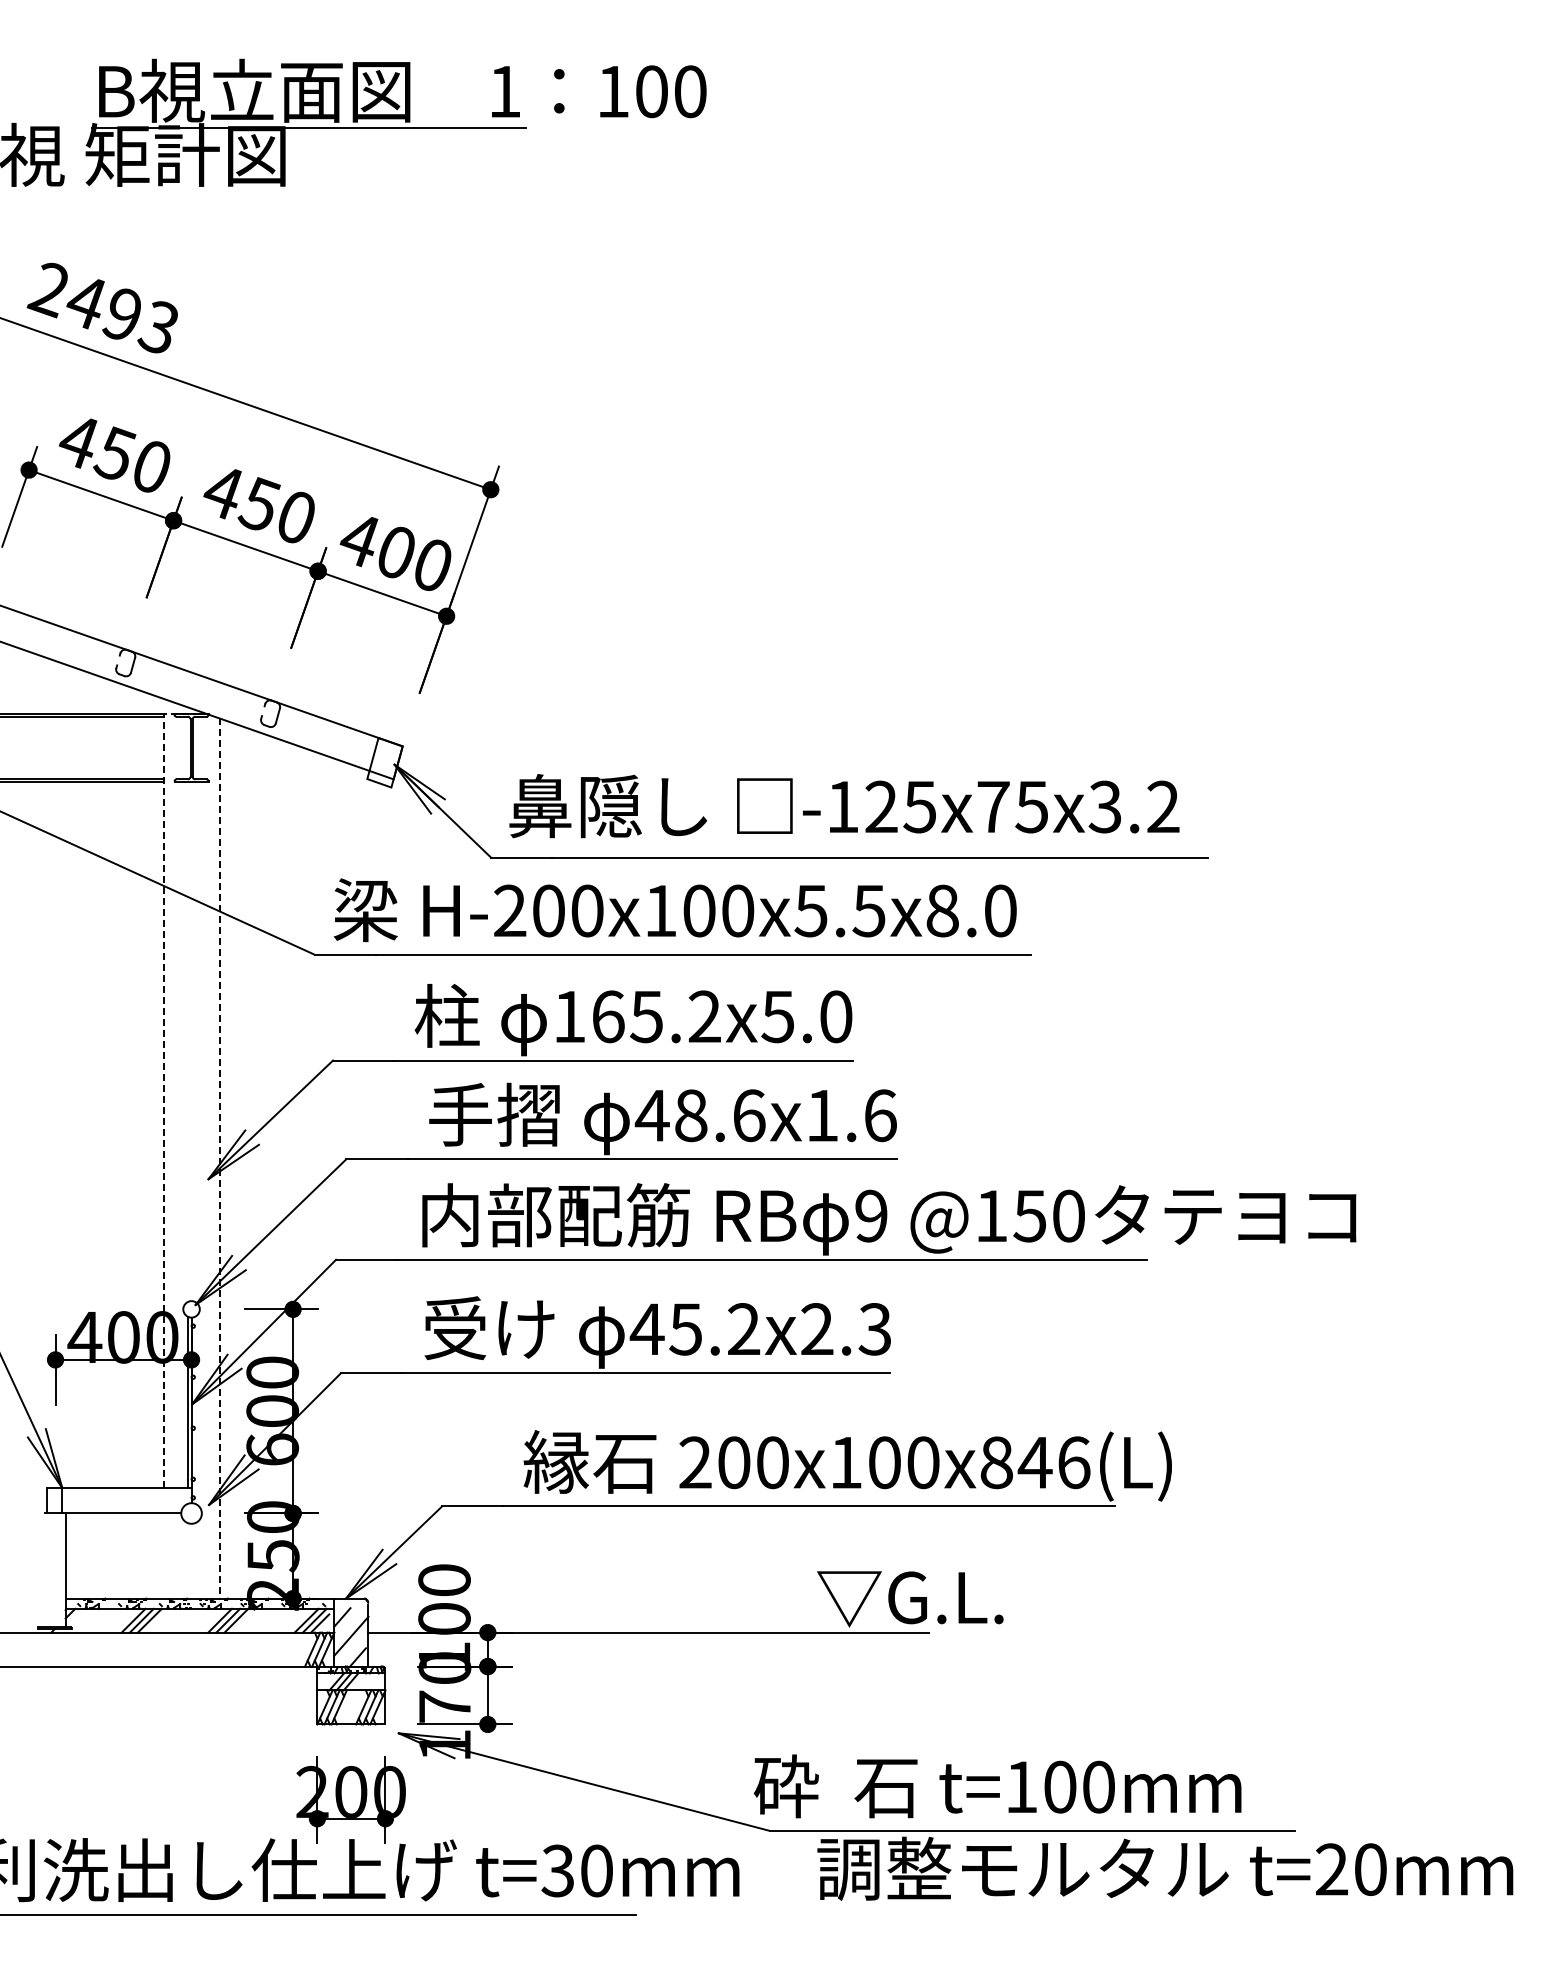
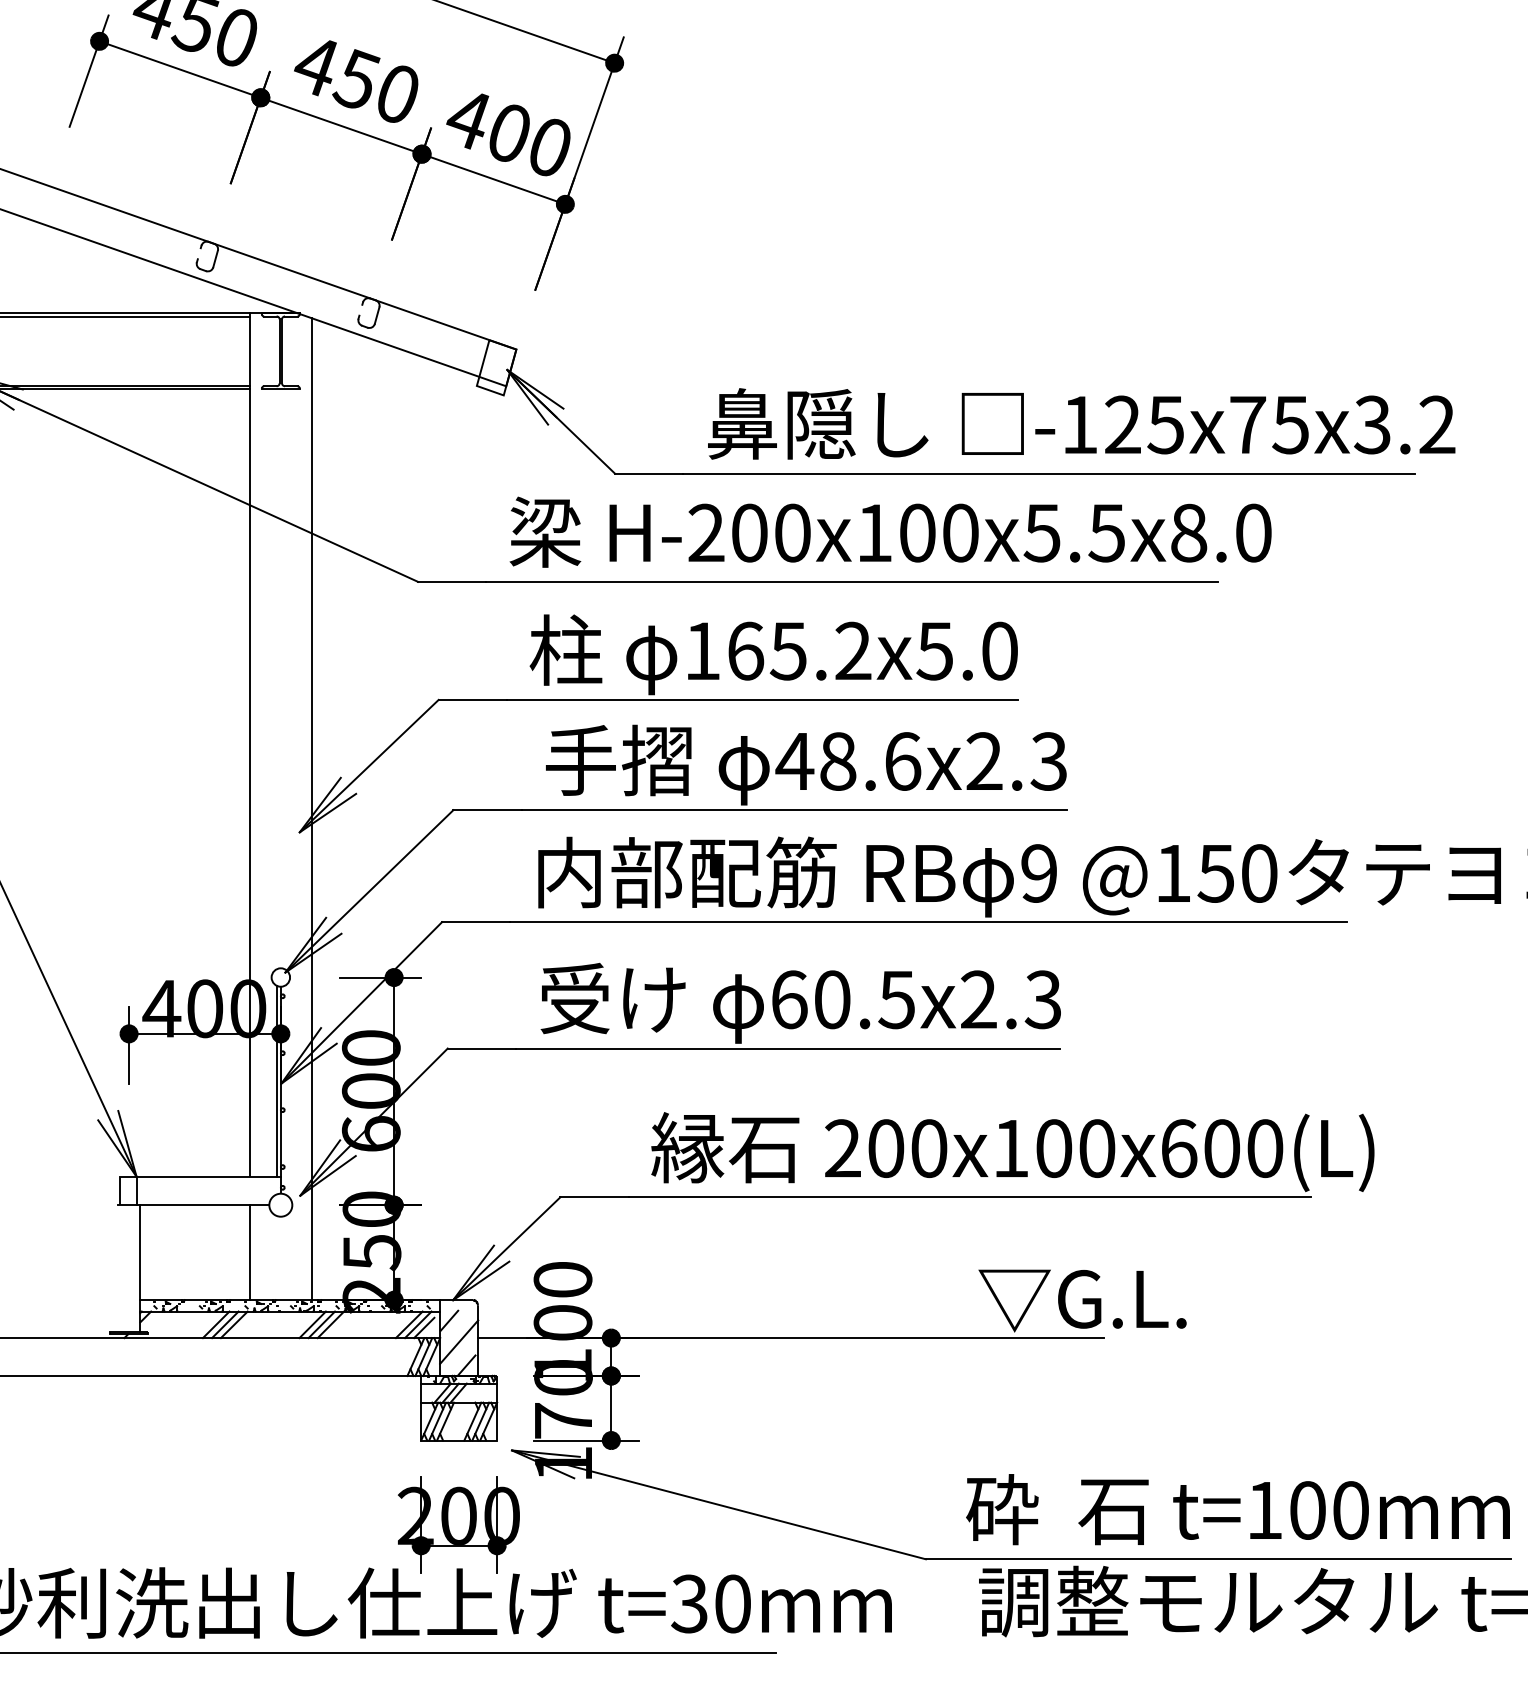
text: (844, 806) -> (1081, 424), moved
text: (674, 909) -> (889, 531), moved
line: (163, 1078) -> (249, 719), dashed -> solid
text: (851, 1115) -> (1016, 761), 48.6x1.6 -> 48.6x2.3
line: (219, 1159) -> (311, 810), dashed -> solid
text: (694, 1329) -> (841, 999), 45.2x2.3 -> 60.5x2.3
text: (1035, 1462) -> (1222, 1148), 200x100x846(L) -> 200x100x600(L)
line: (163, 1555) -> (249, 1252), added
text: (997, 1786) -> (1237, 1509), moved

